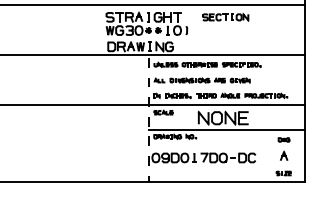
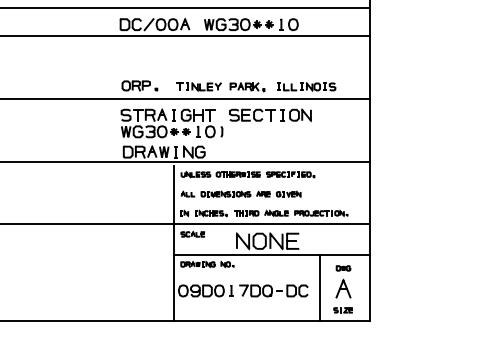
part: (225, 17) -> (270, 115), size x1.43
line: (148, 119) -> (174, 243), dashed -> solid
line: (265, 155) -> (320, 287), added
part: (284, 156) -> (343, 288), size x1.67

